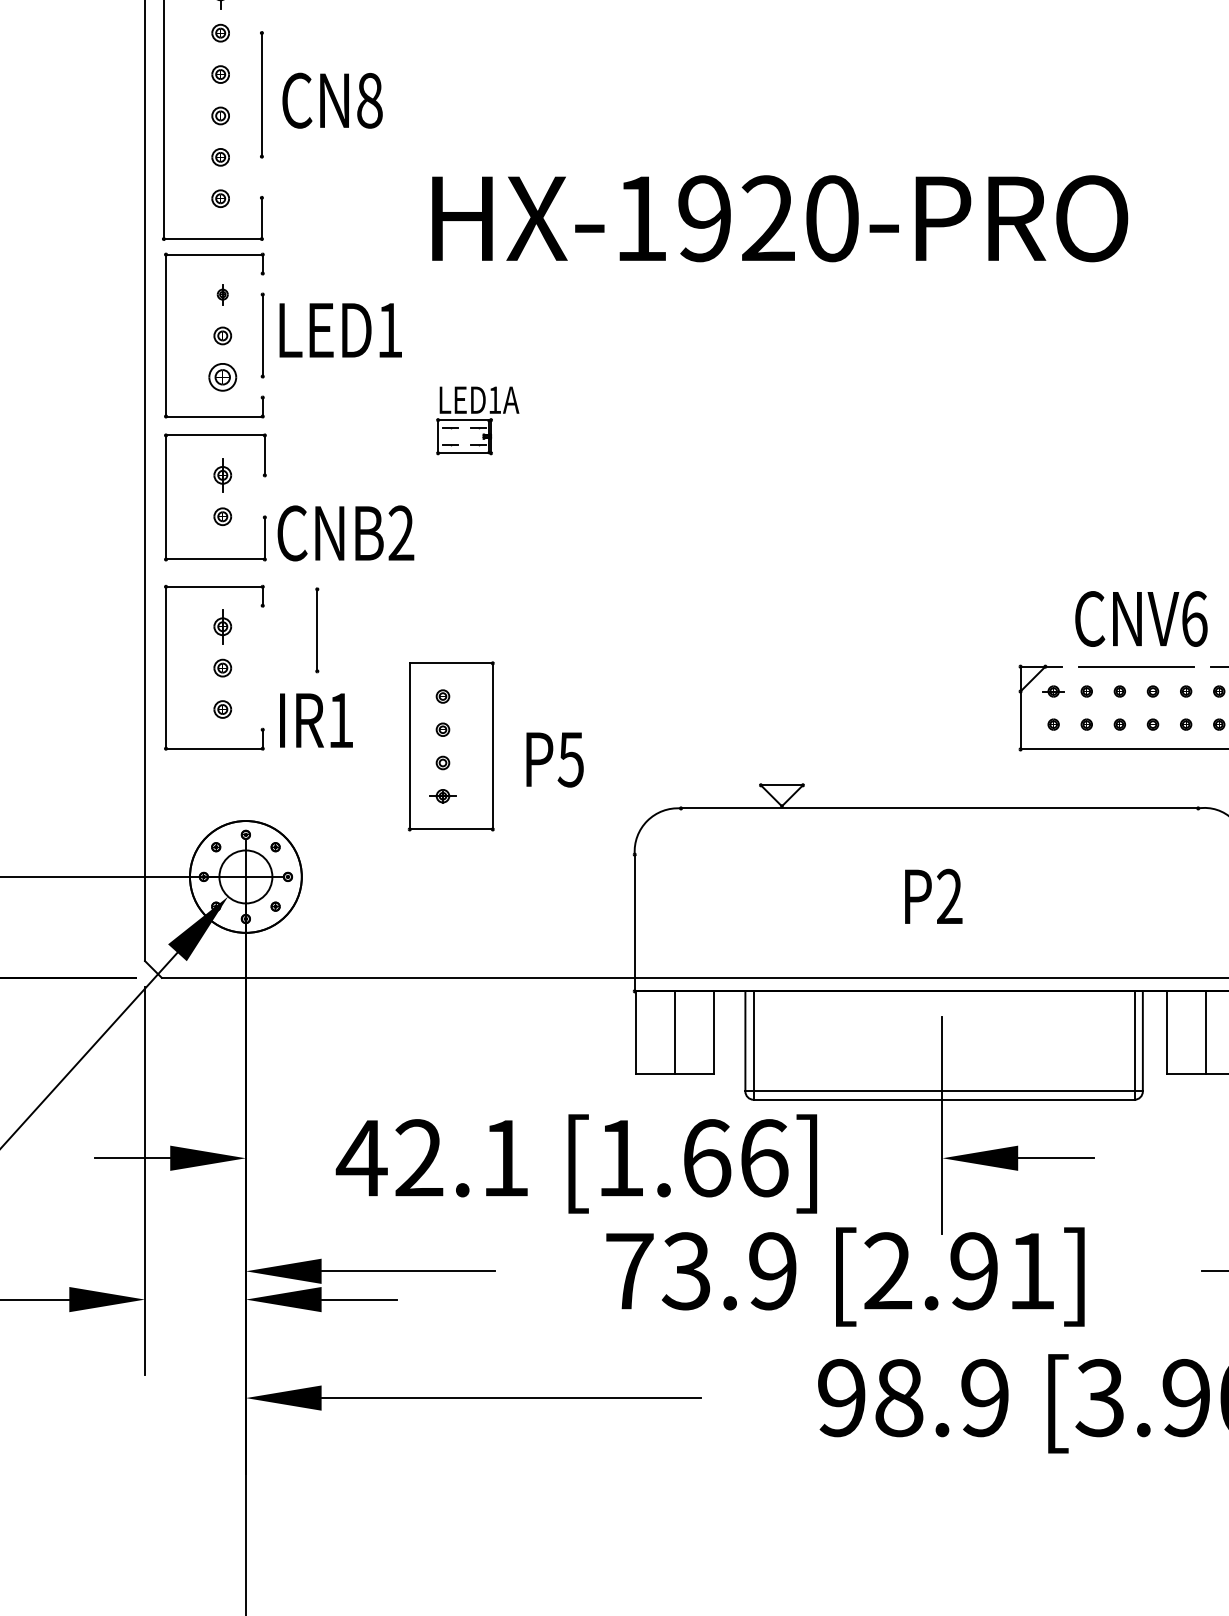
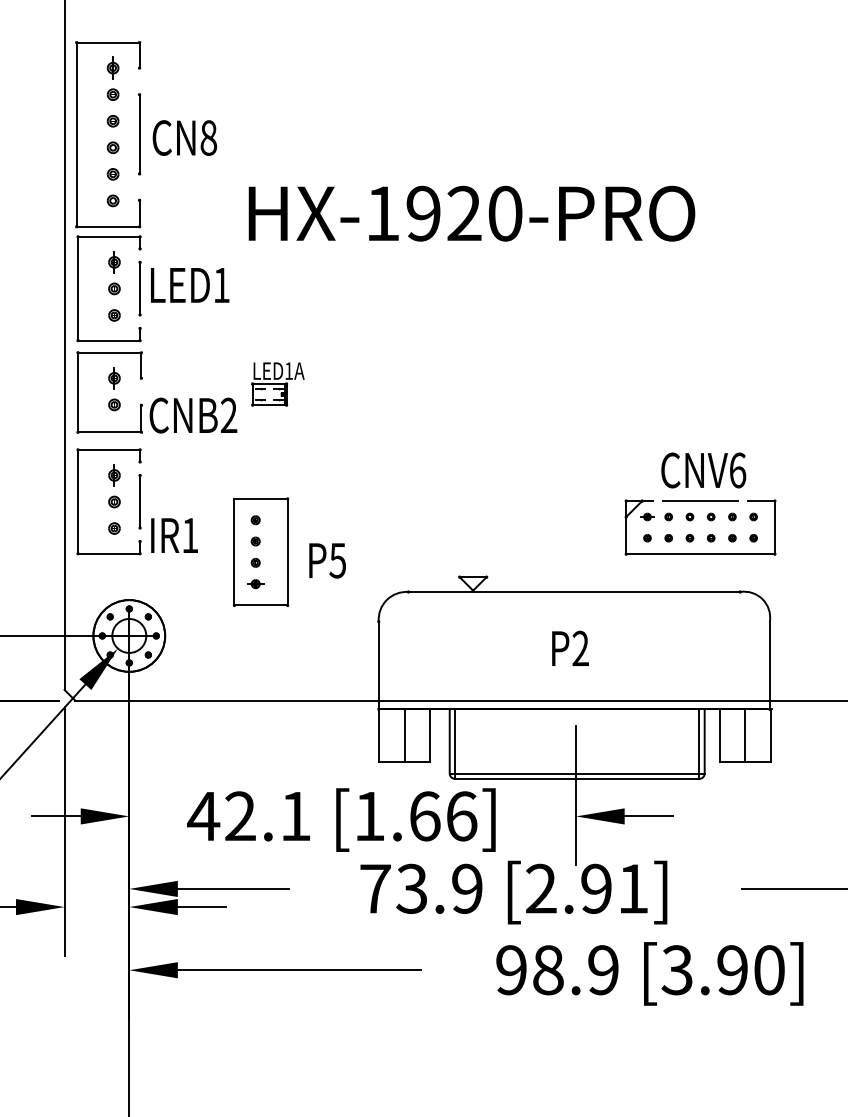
part: (222, 294) -> (114, 262), size x1.67
part: (222, 377) -> (114, 315), size x0.62
part: (476, 421) -> (277, 384), moved
part: (316, 629) -> (139, 501), moved

